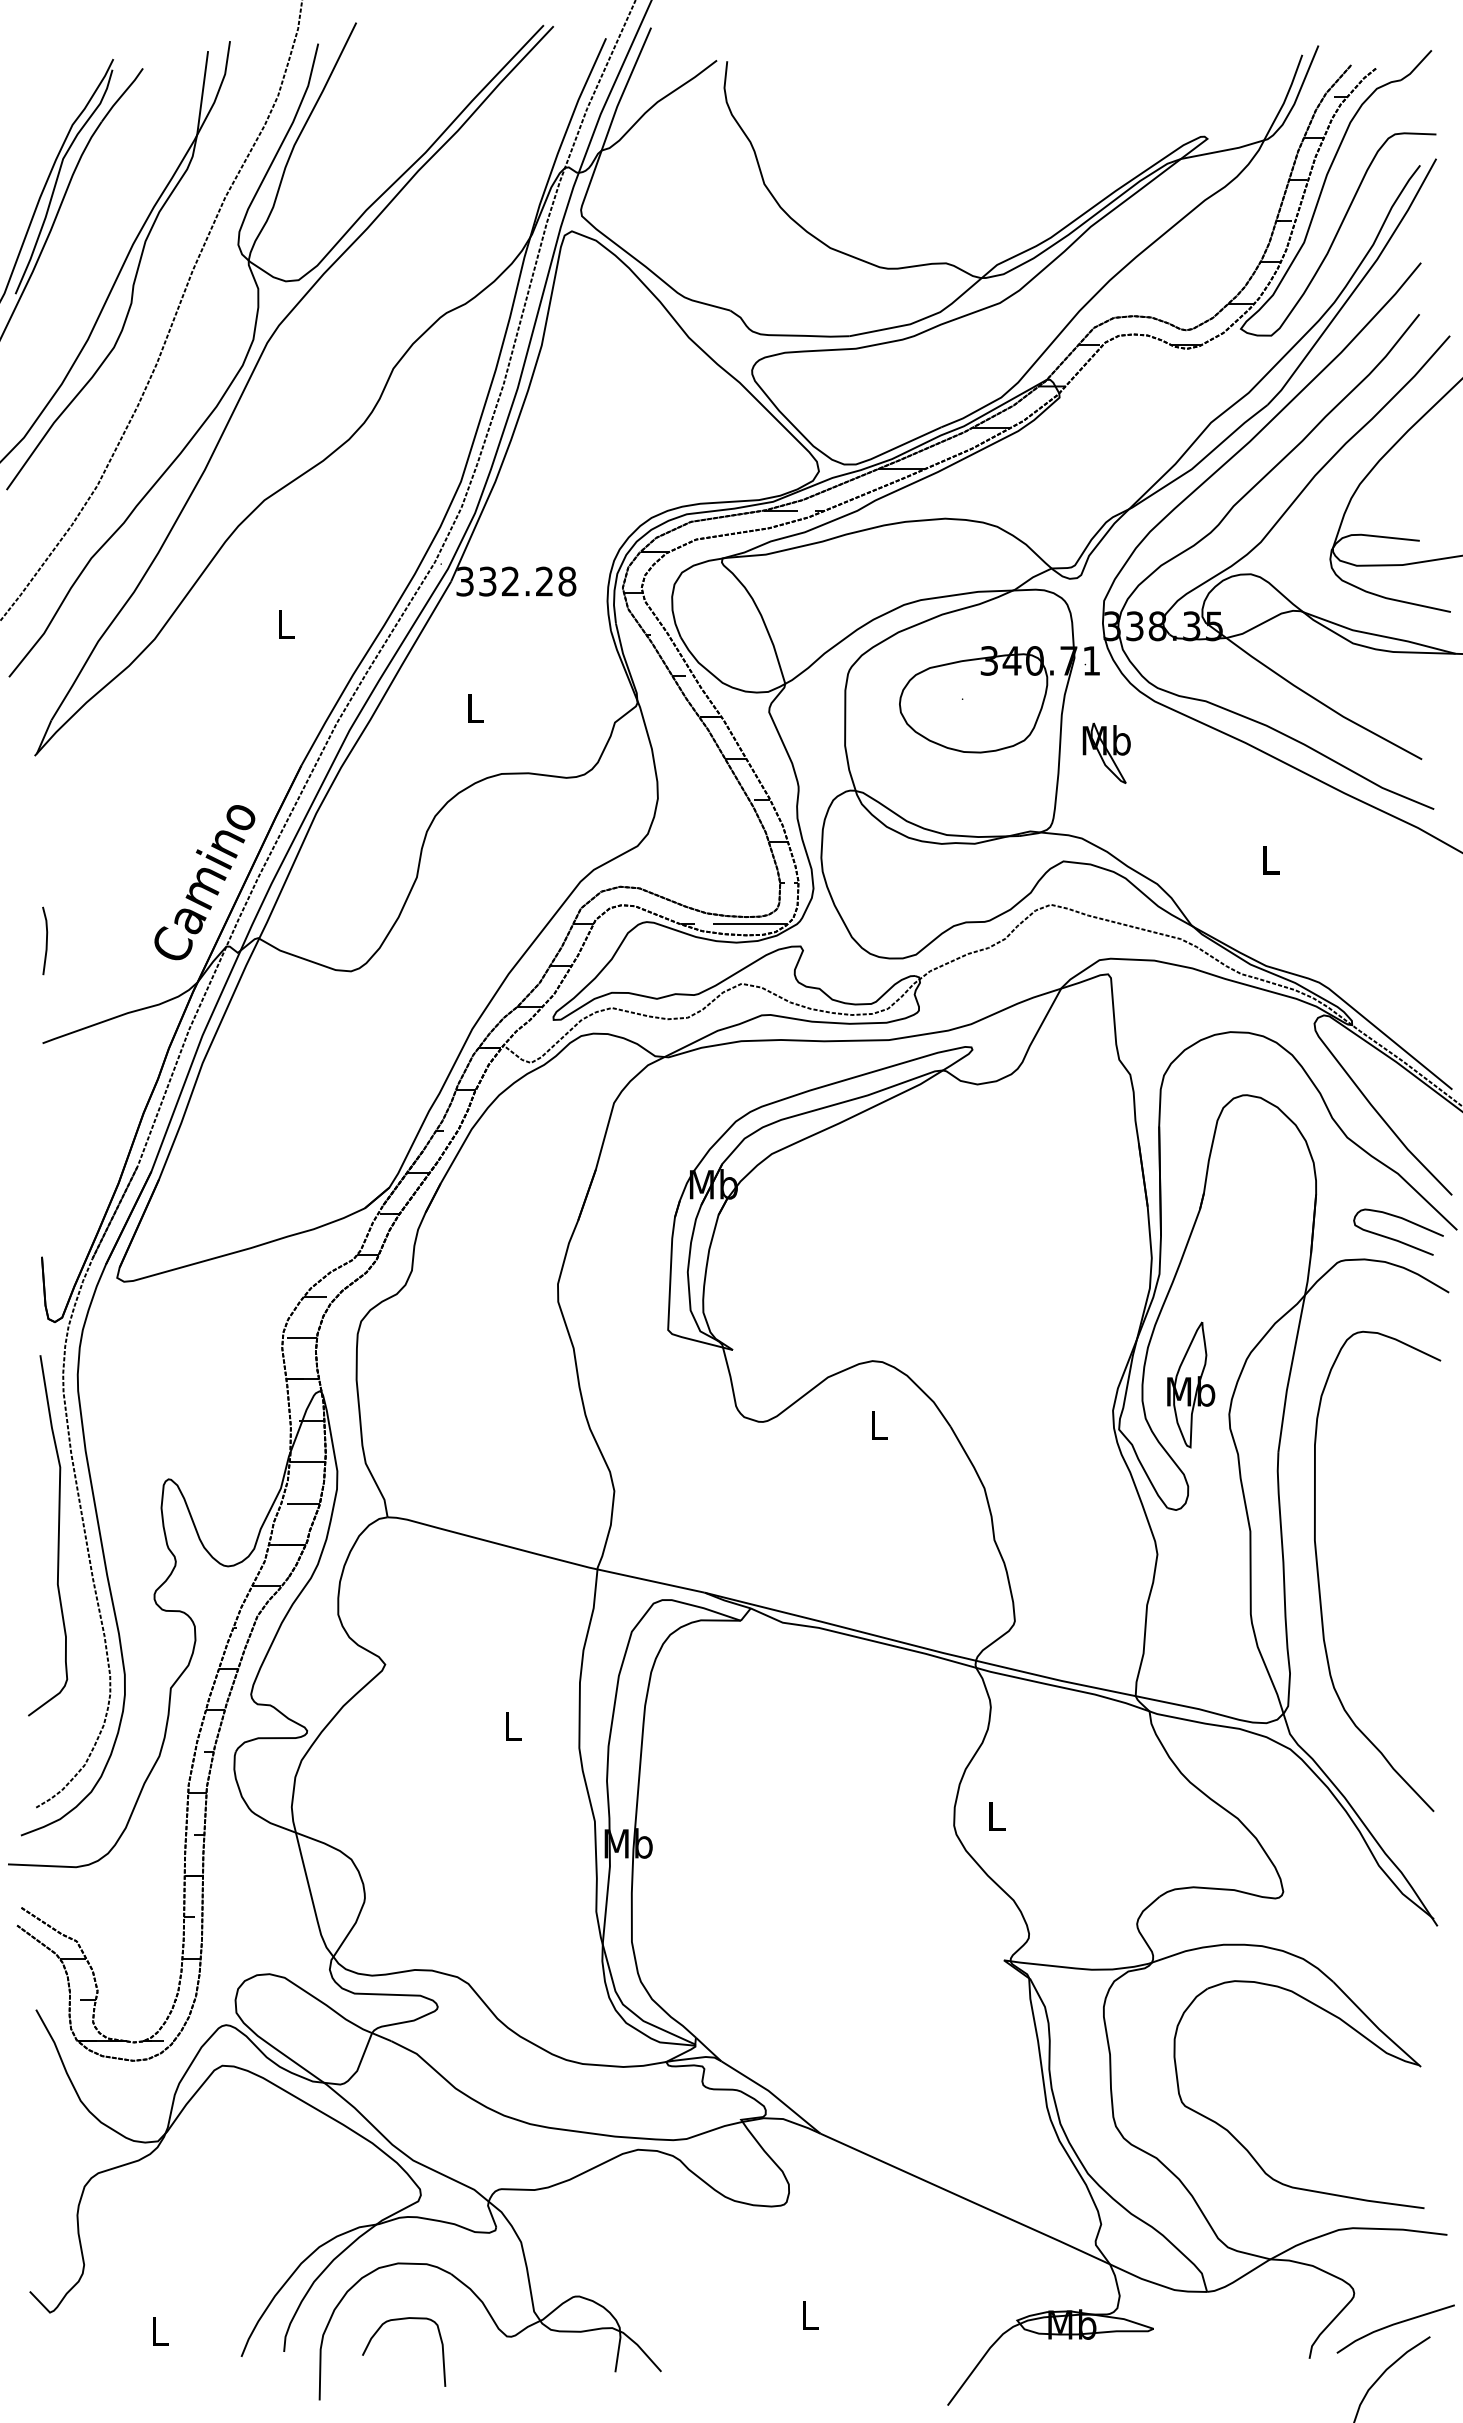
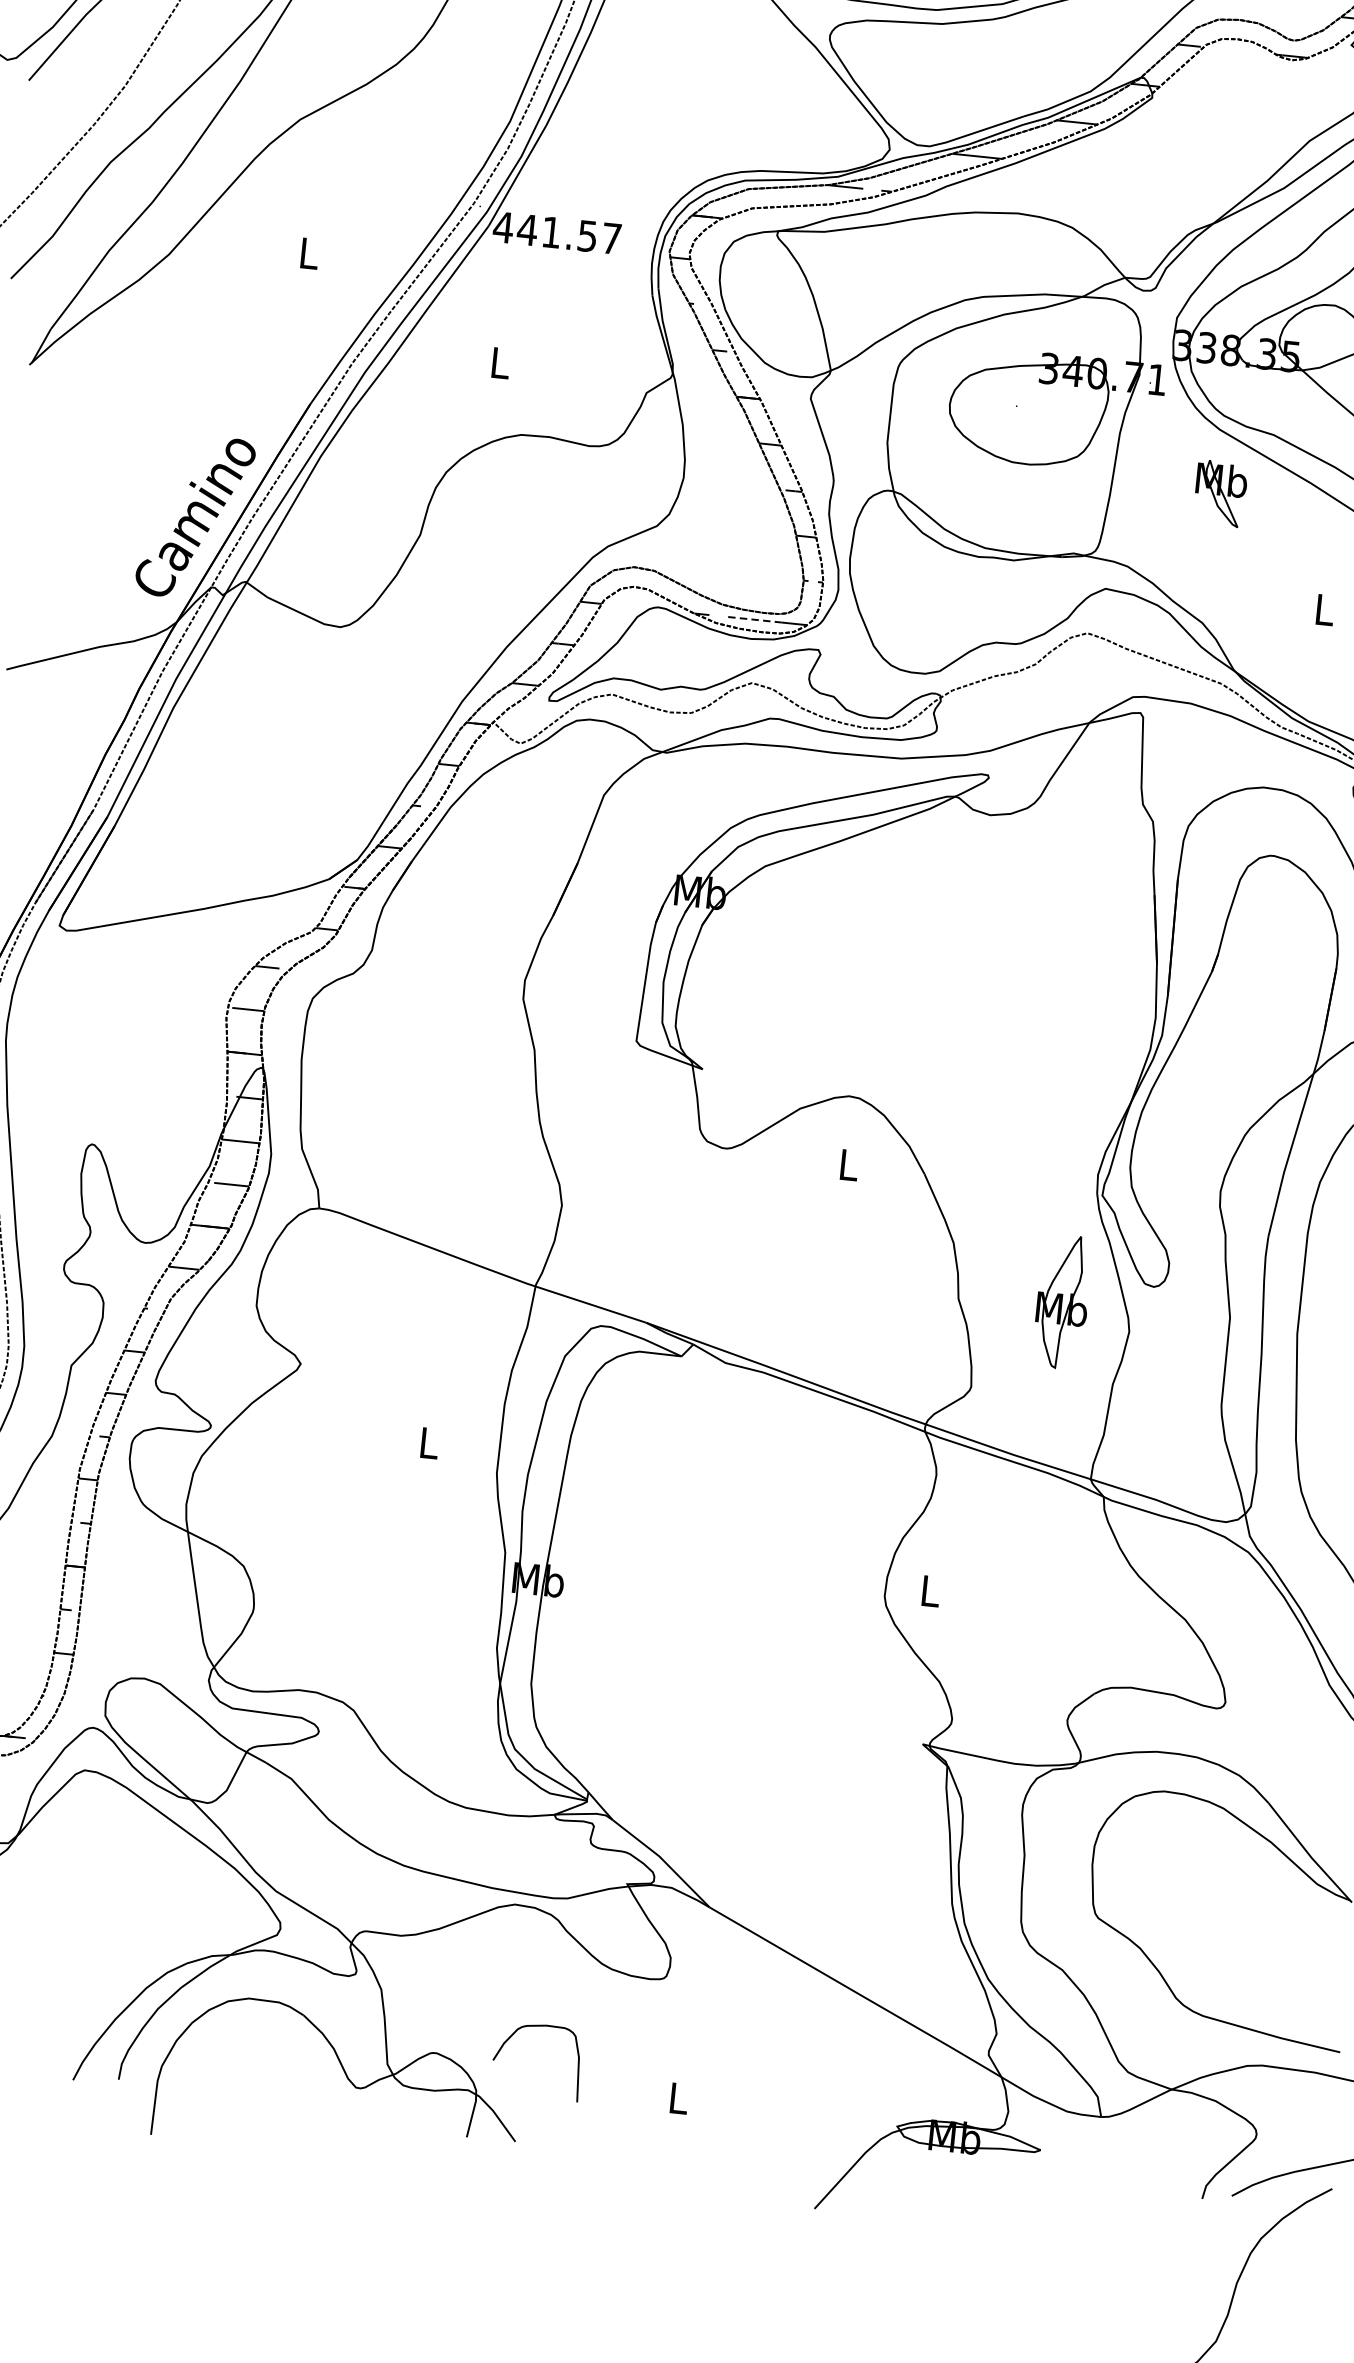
text: (515, 581) -> (556, 232), 332.28 -> 441.57
part: (1106, 752) -> (1220, 492), moved
line: (738, 924) -> (755, 619), solid -> dashed
line: (46, 940) -> (21, 561), removed
part: (1191, 1384) -> (1063, 1301), moved
curve: (399, 2320) -> (535, 2027), moved

